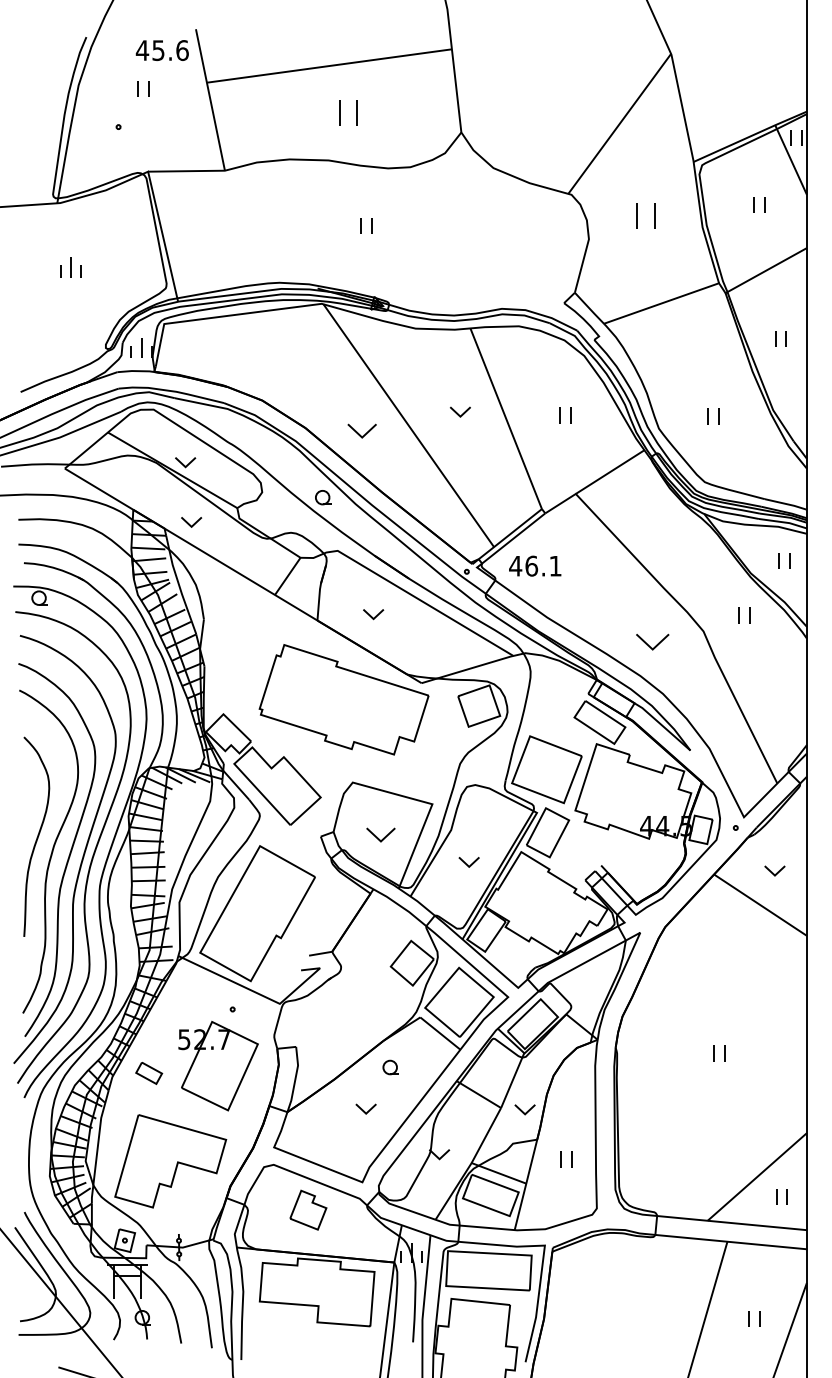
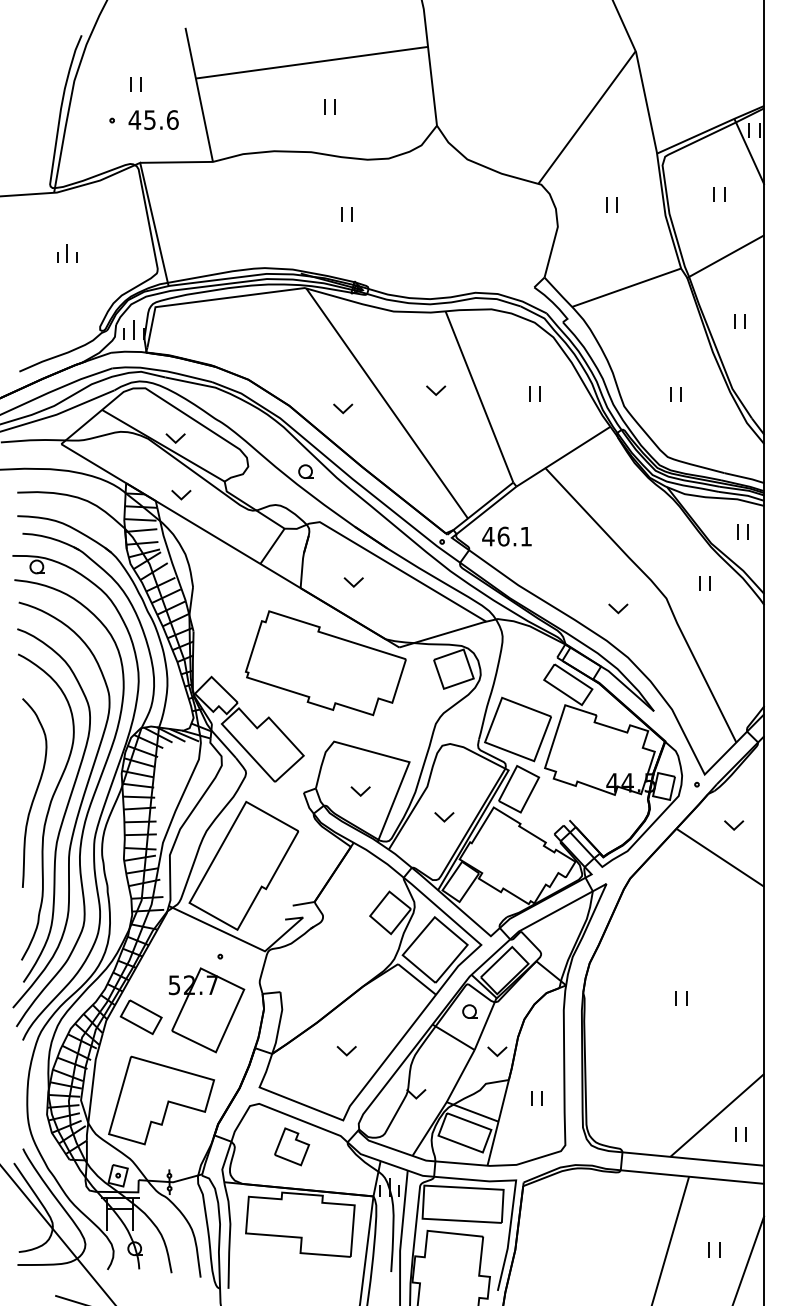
text: (162, 49) -> (153, 119), moved
part: (347, 112) -> (329, 106), size x0.62
part: (645, 215) -> (611, 204), size x0.62
part: (362, 430) -> (343, 408), size x0.71
part: (652, 642) -> (618, 608), size x0.62
part: (380, 835) -> (360, 791), size x0.71
part: (390, 1067) -> (469, 1011), moved
part: (148, 1072) -> (140, 1016), size x1.67

